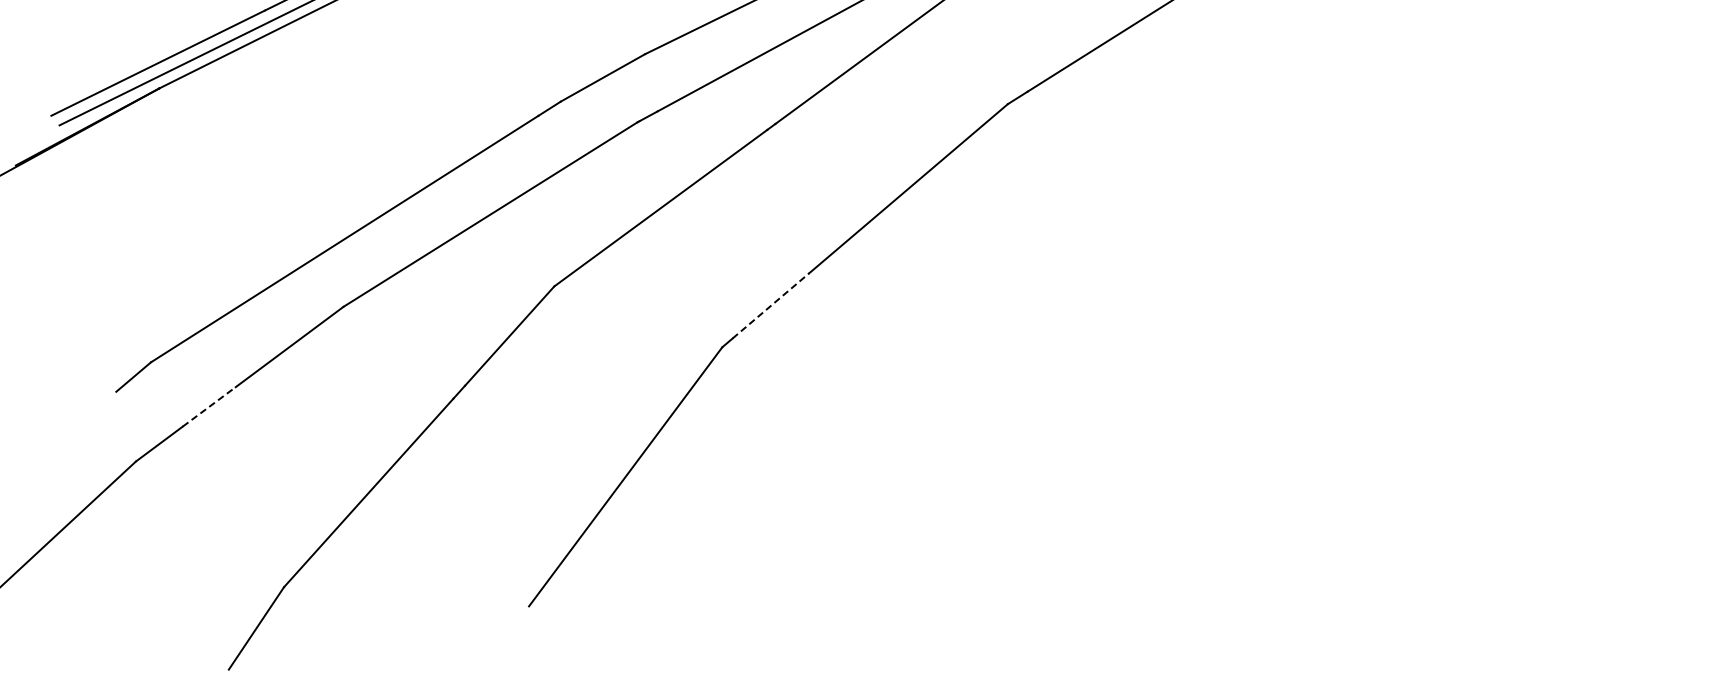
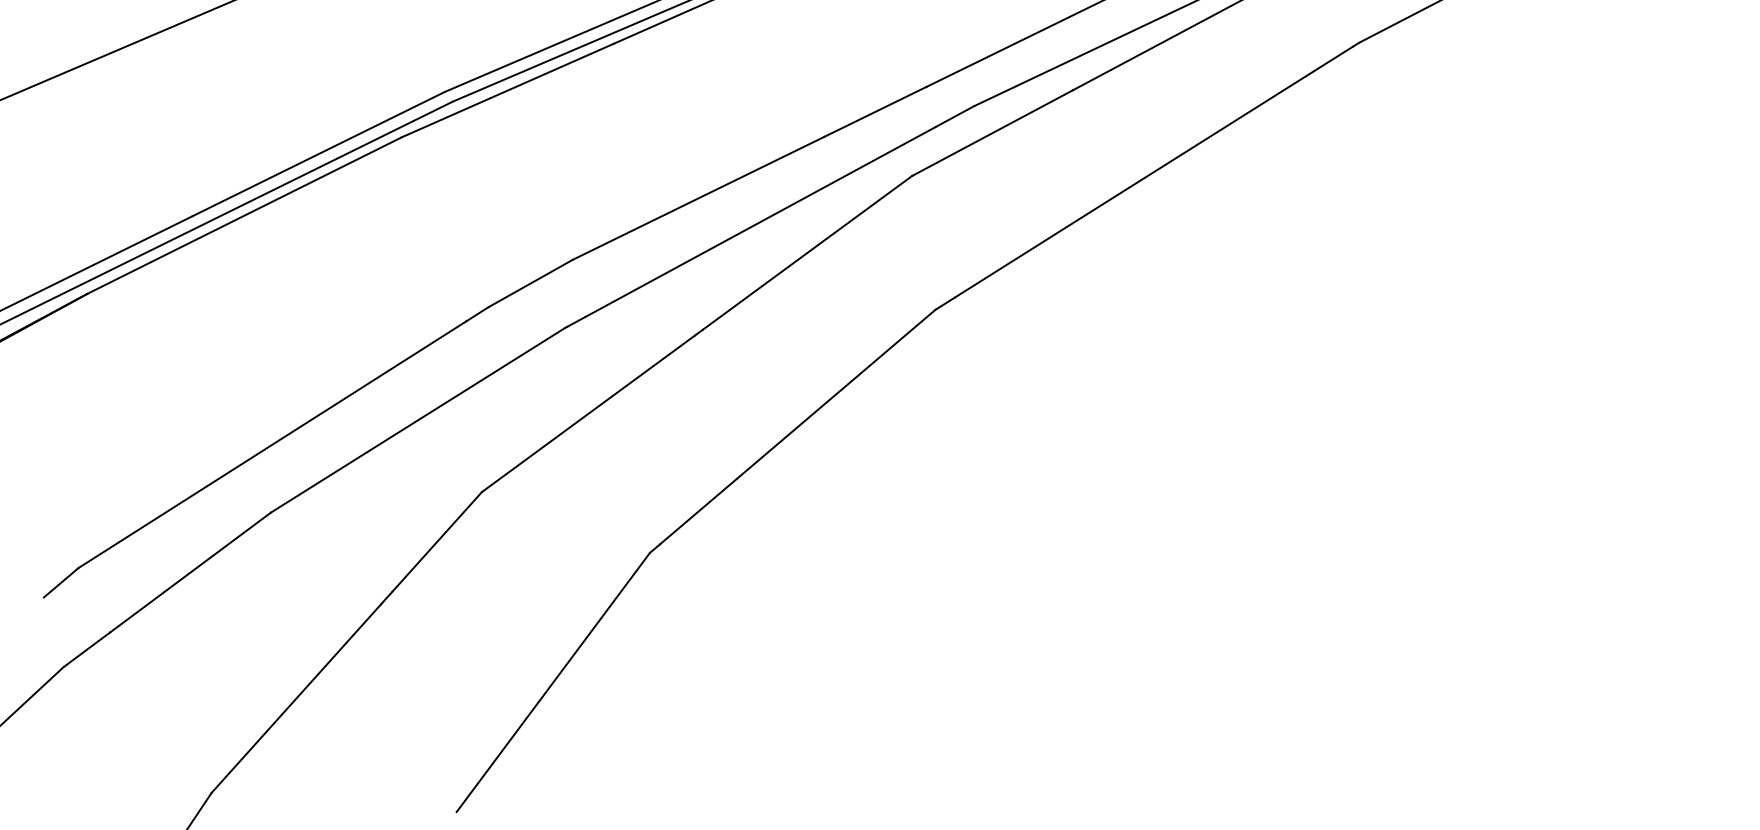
line: (770, 305) -> (698, 511), dashed -> solid
line: (209, 406) -> (137, 612), dashed -> solid

